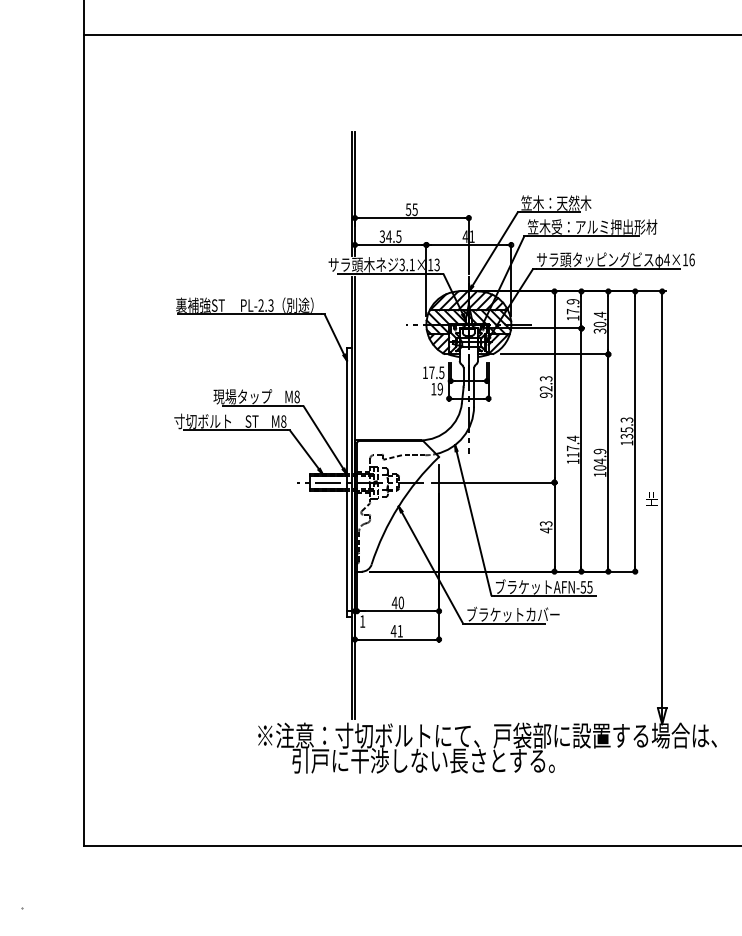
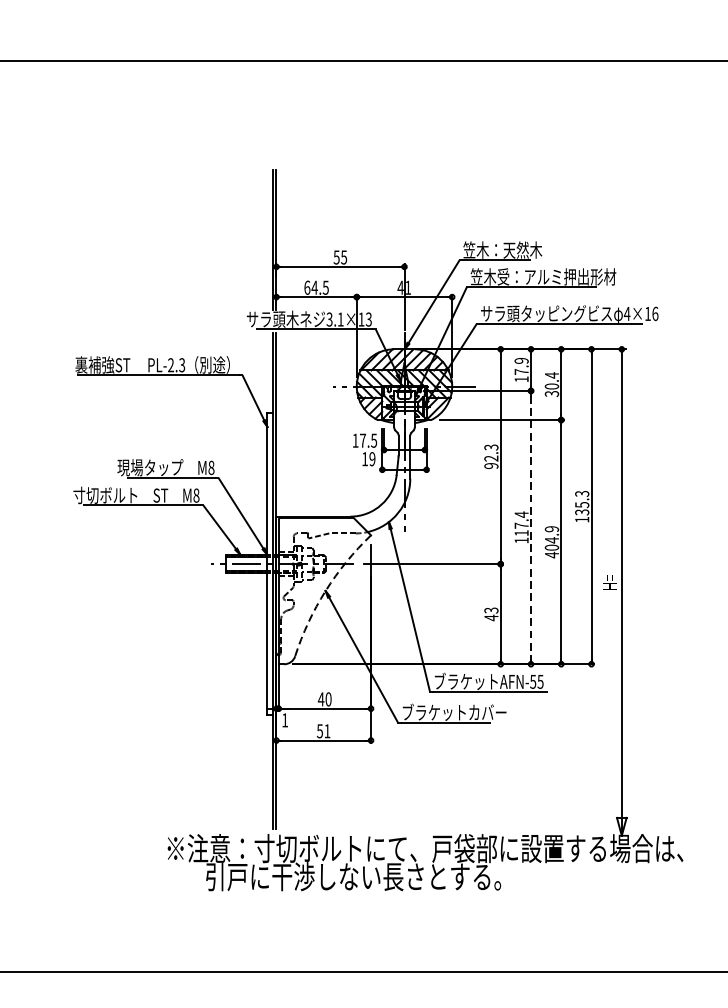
text: (382, 236) -> (307, 287), 34.5 -> 64.5
line: (581, 450) -> (531, 528), solid -> dashed
text: (600, 474) -> (552, 555), 104.9 -> 404.9
arc: (398, 506) -> (325, 591), solid -> dashed
text: (393, 631) -> (319, 731), 41 -> 51

